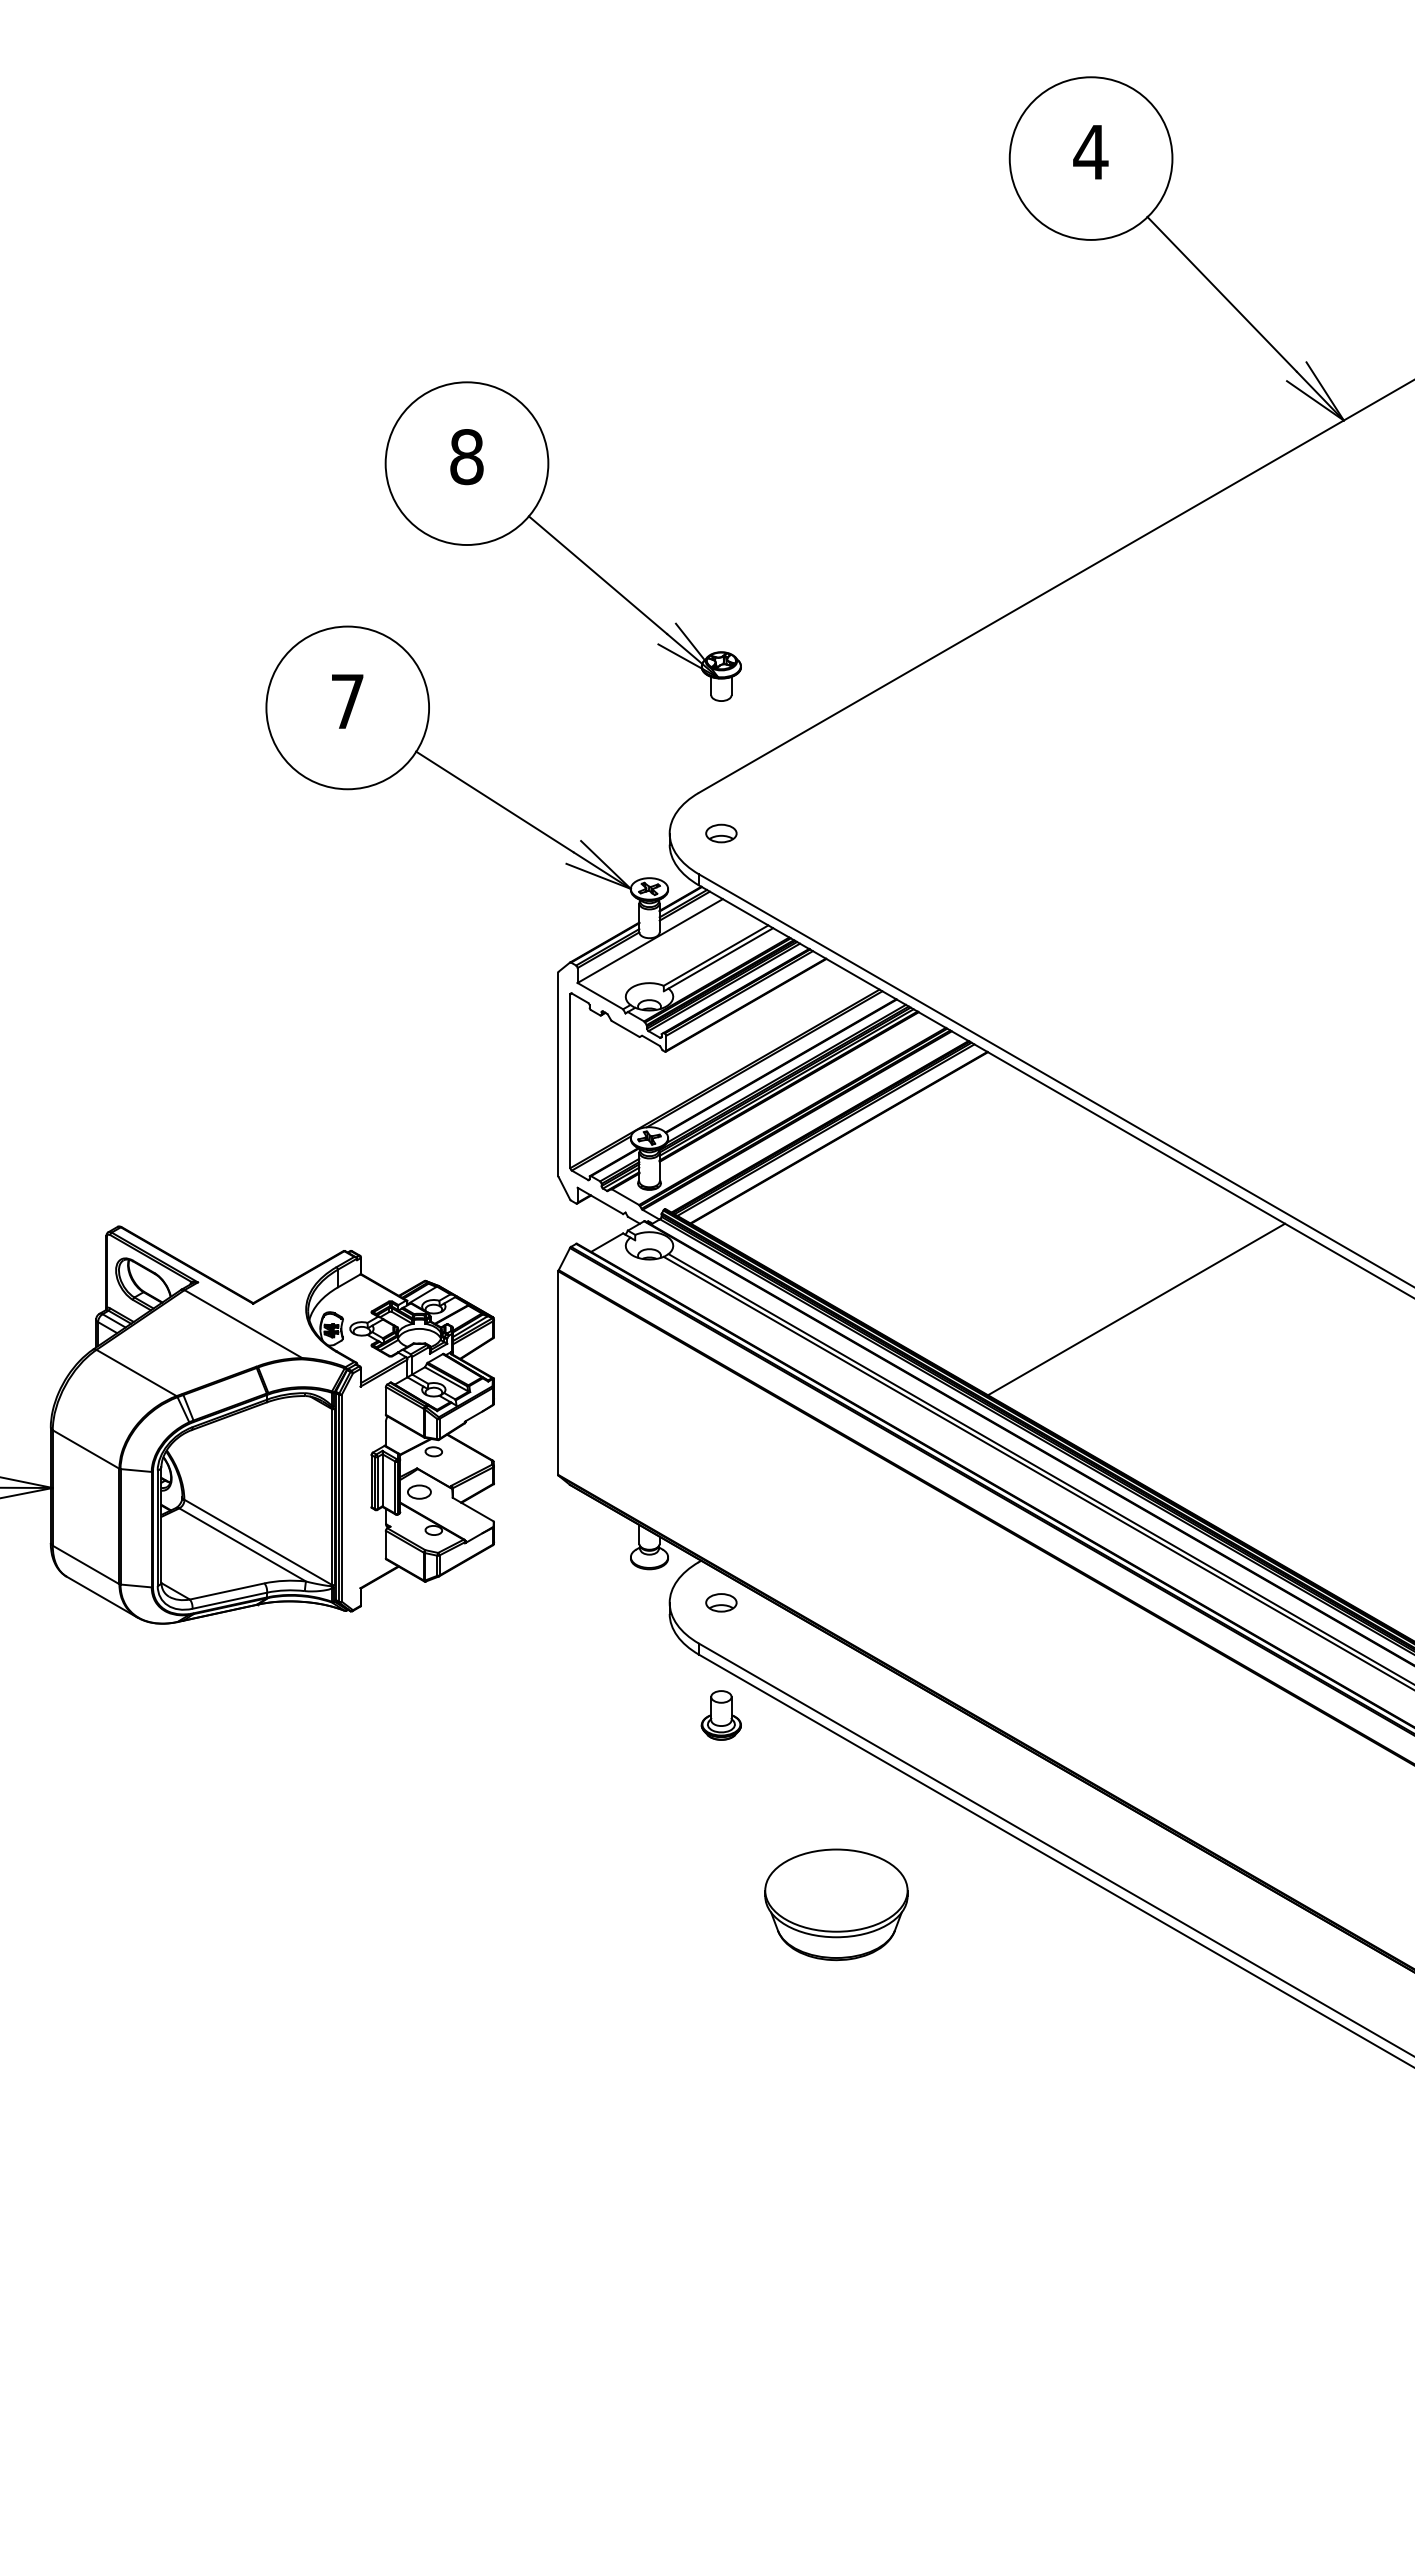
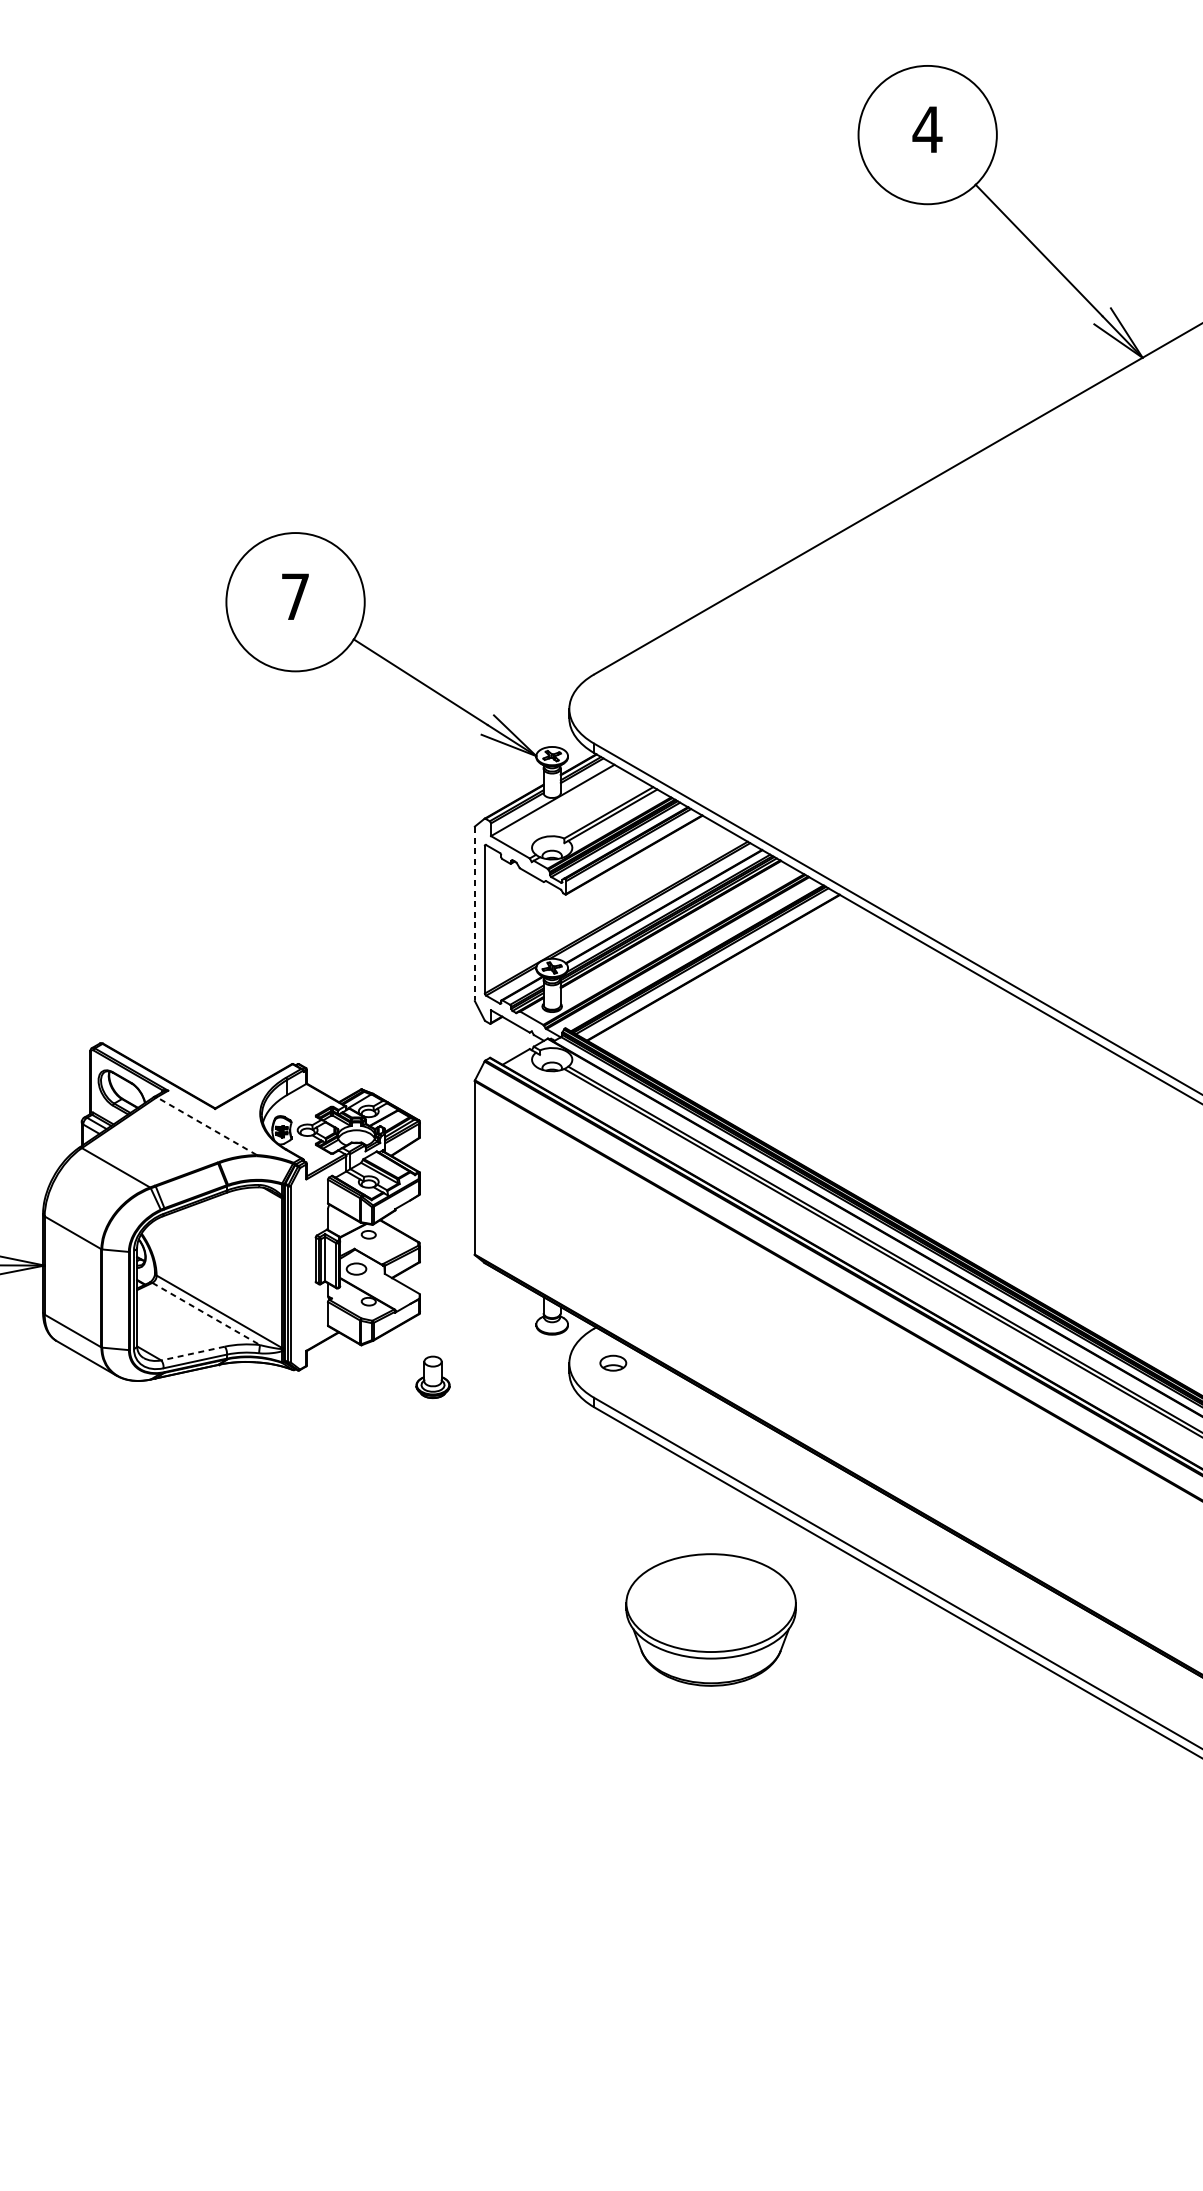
part: (562, 541) -> (478, 460), removed
part: (721, 833) -> (613, 708), removed
line: (558, 1074) -> (474, 913), solid -> dashed
line: (1136, 1309) -> (966, 1113), removed
line: (243, 1324) -> (206, 1126), solid -> dashed
line: (243, 1545) -> (206, 1314), solid -> dashed
line: (226, 1591) -> (192, 1353), solid -> dashed
part: (720, 1715) -> (432, 1377), moved
part: (836, 1904) -> (711, 1619), size x1.4

